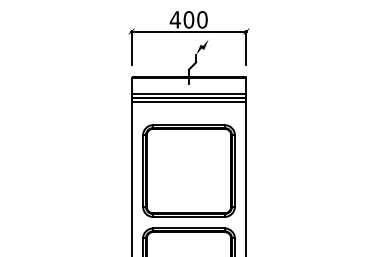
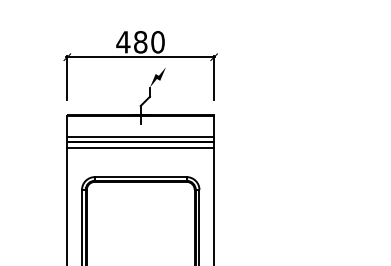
text: (188, 19) -> (140, 41), 400 -> 480

